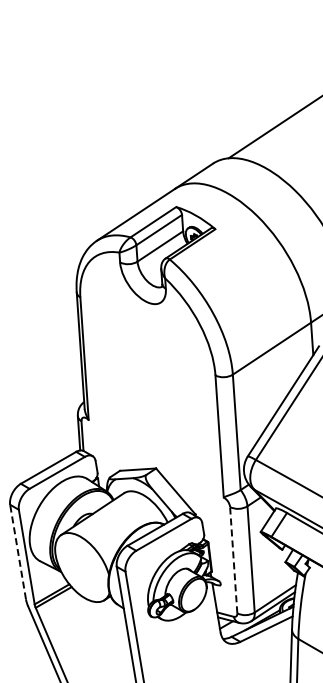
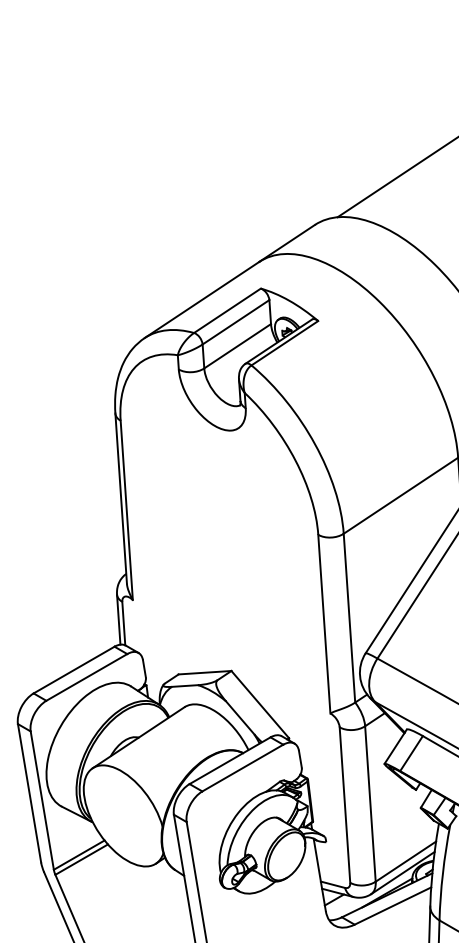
line: (18, 552) -> (30, 793), dashed -> solid
line: (233, 559) -> (344, 804), dashed -> solid

